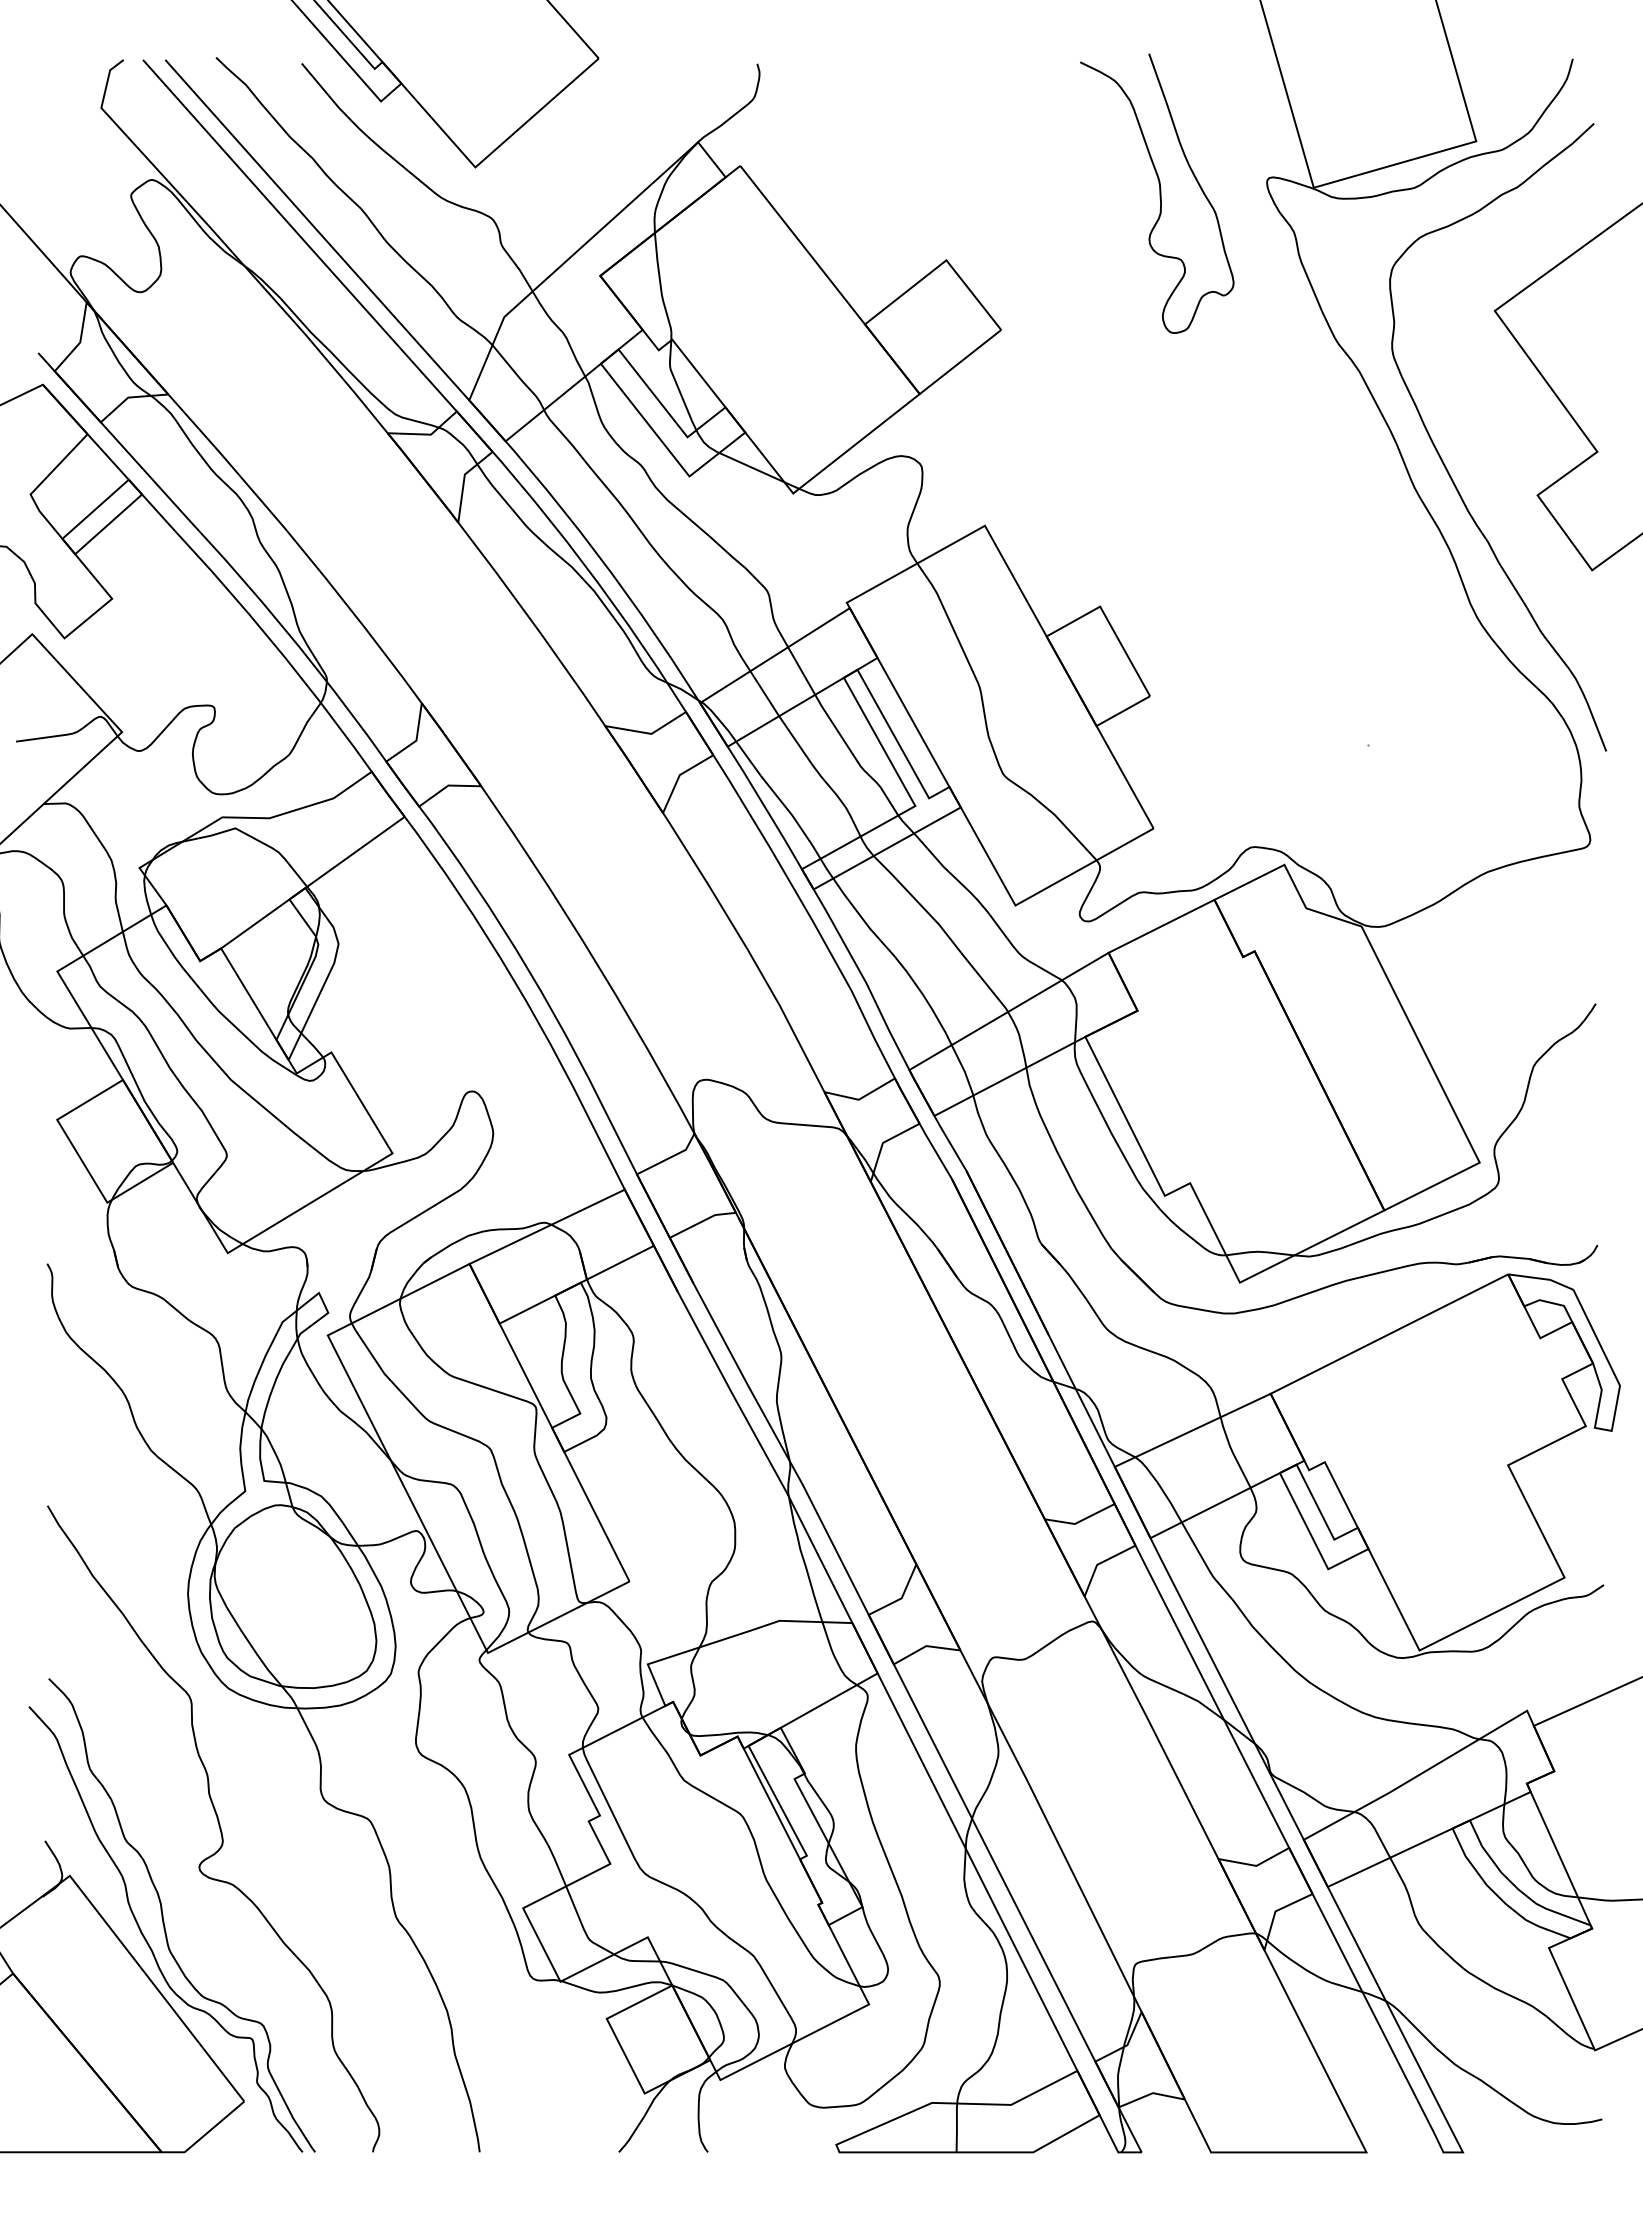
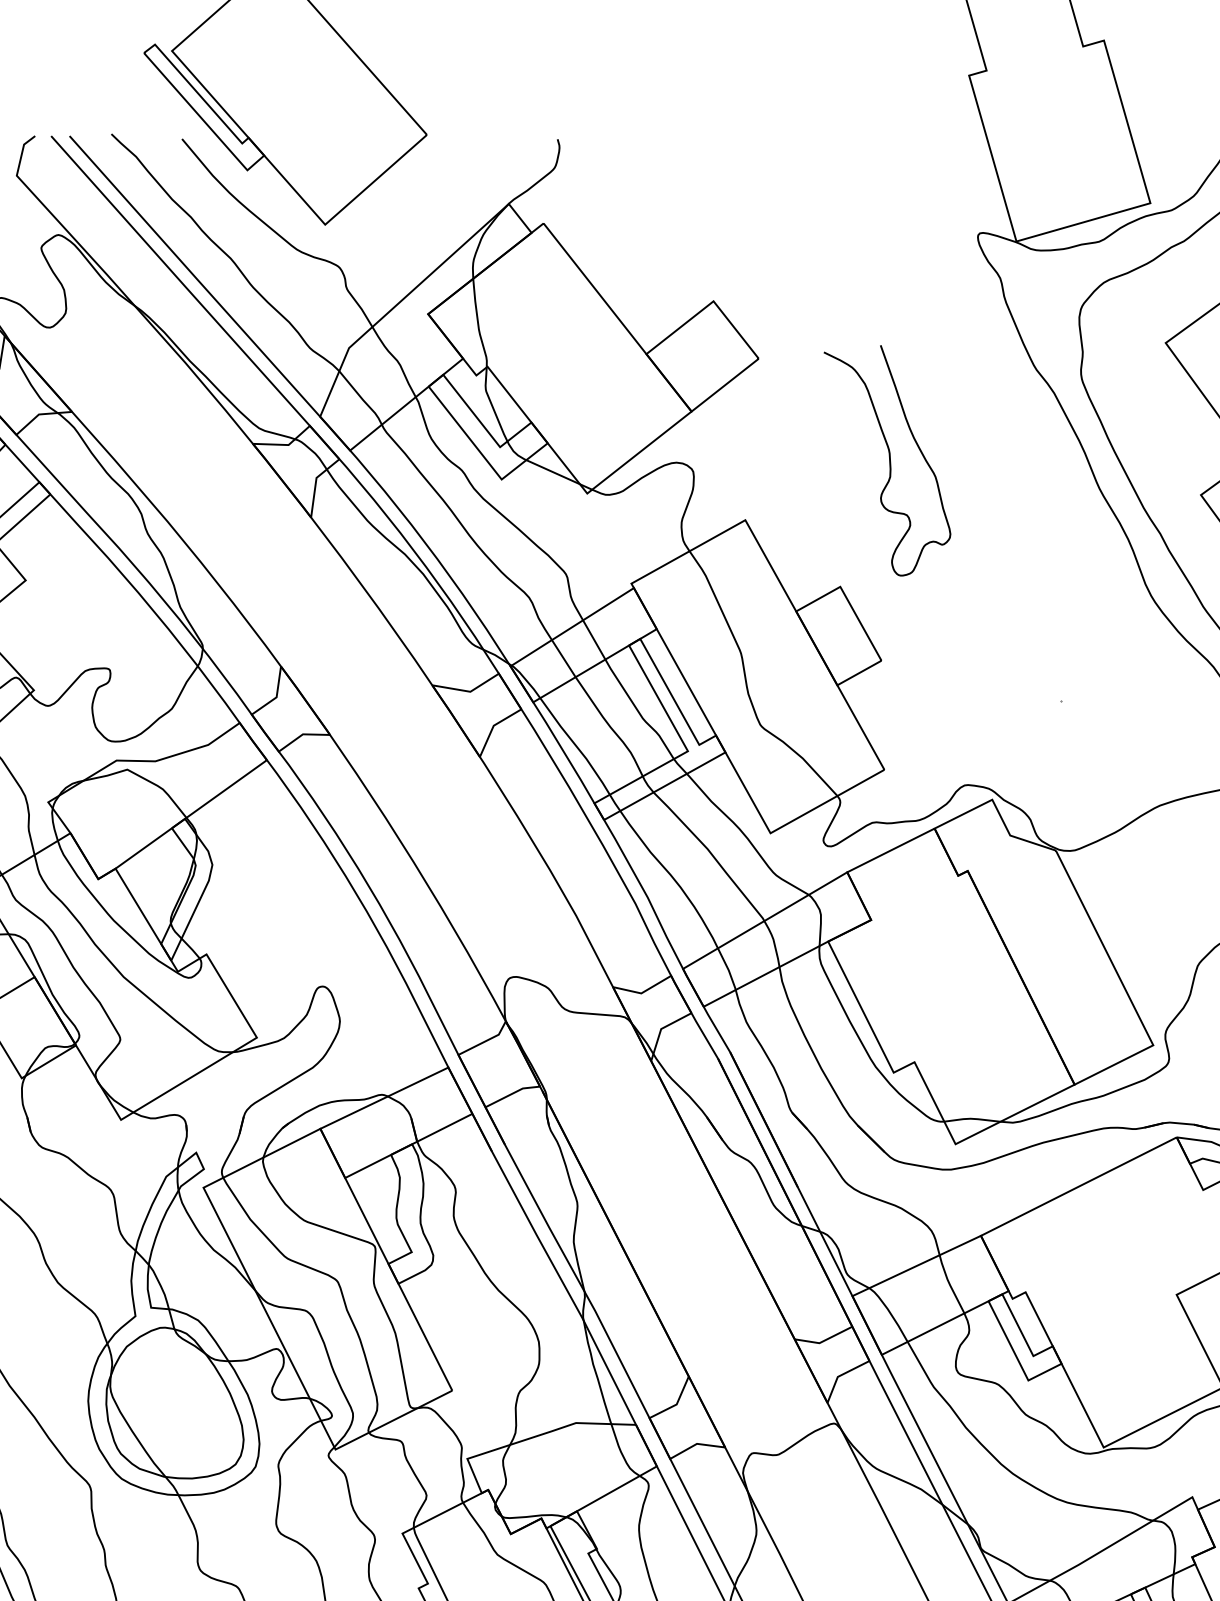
curve: (1159, 193) -> (889, 460), moved

